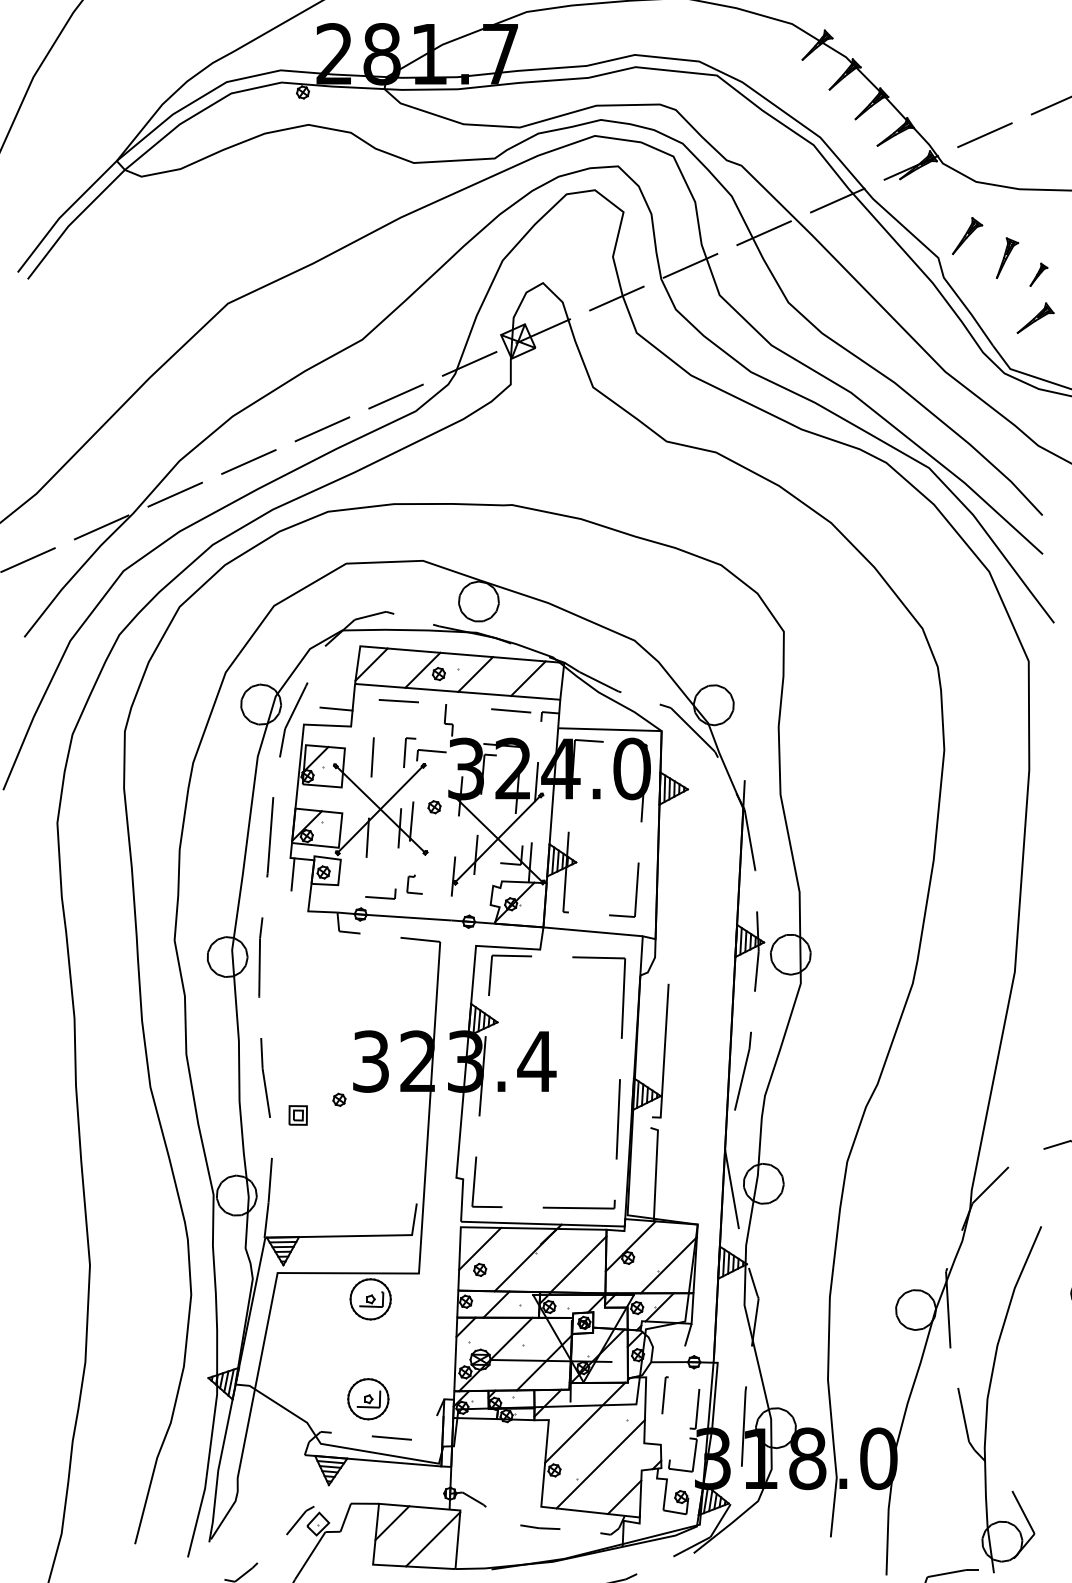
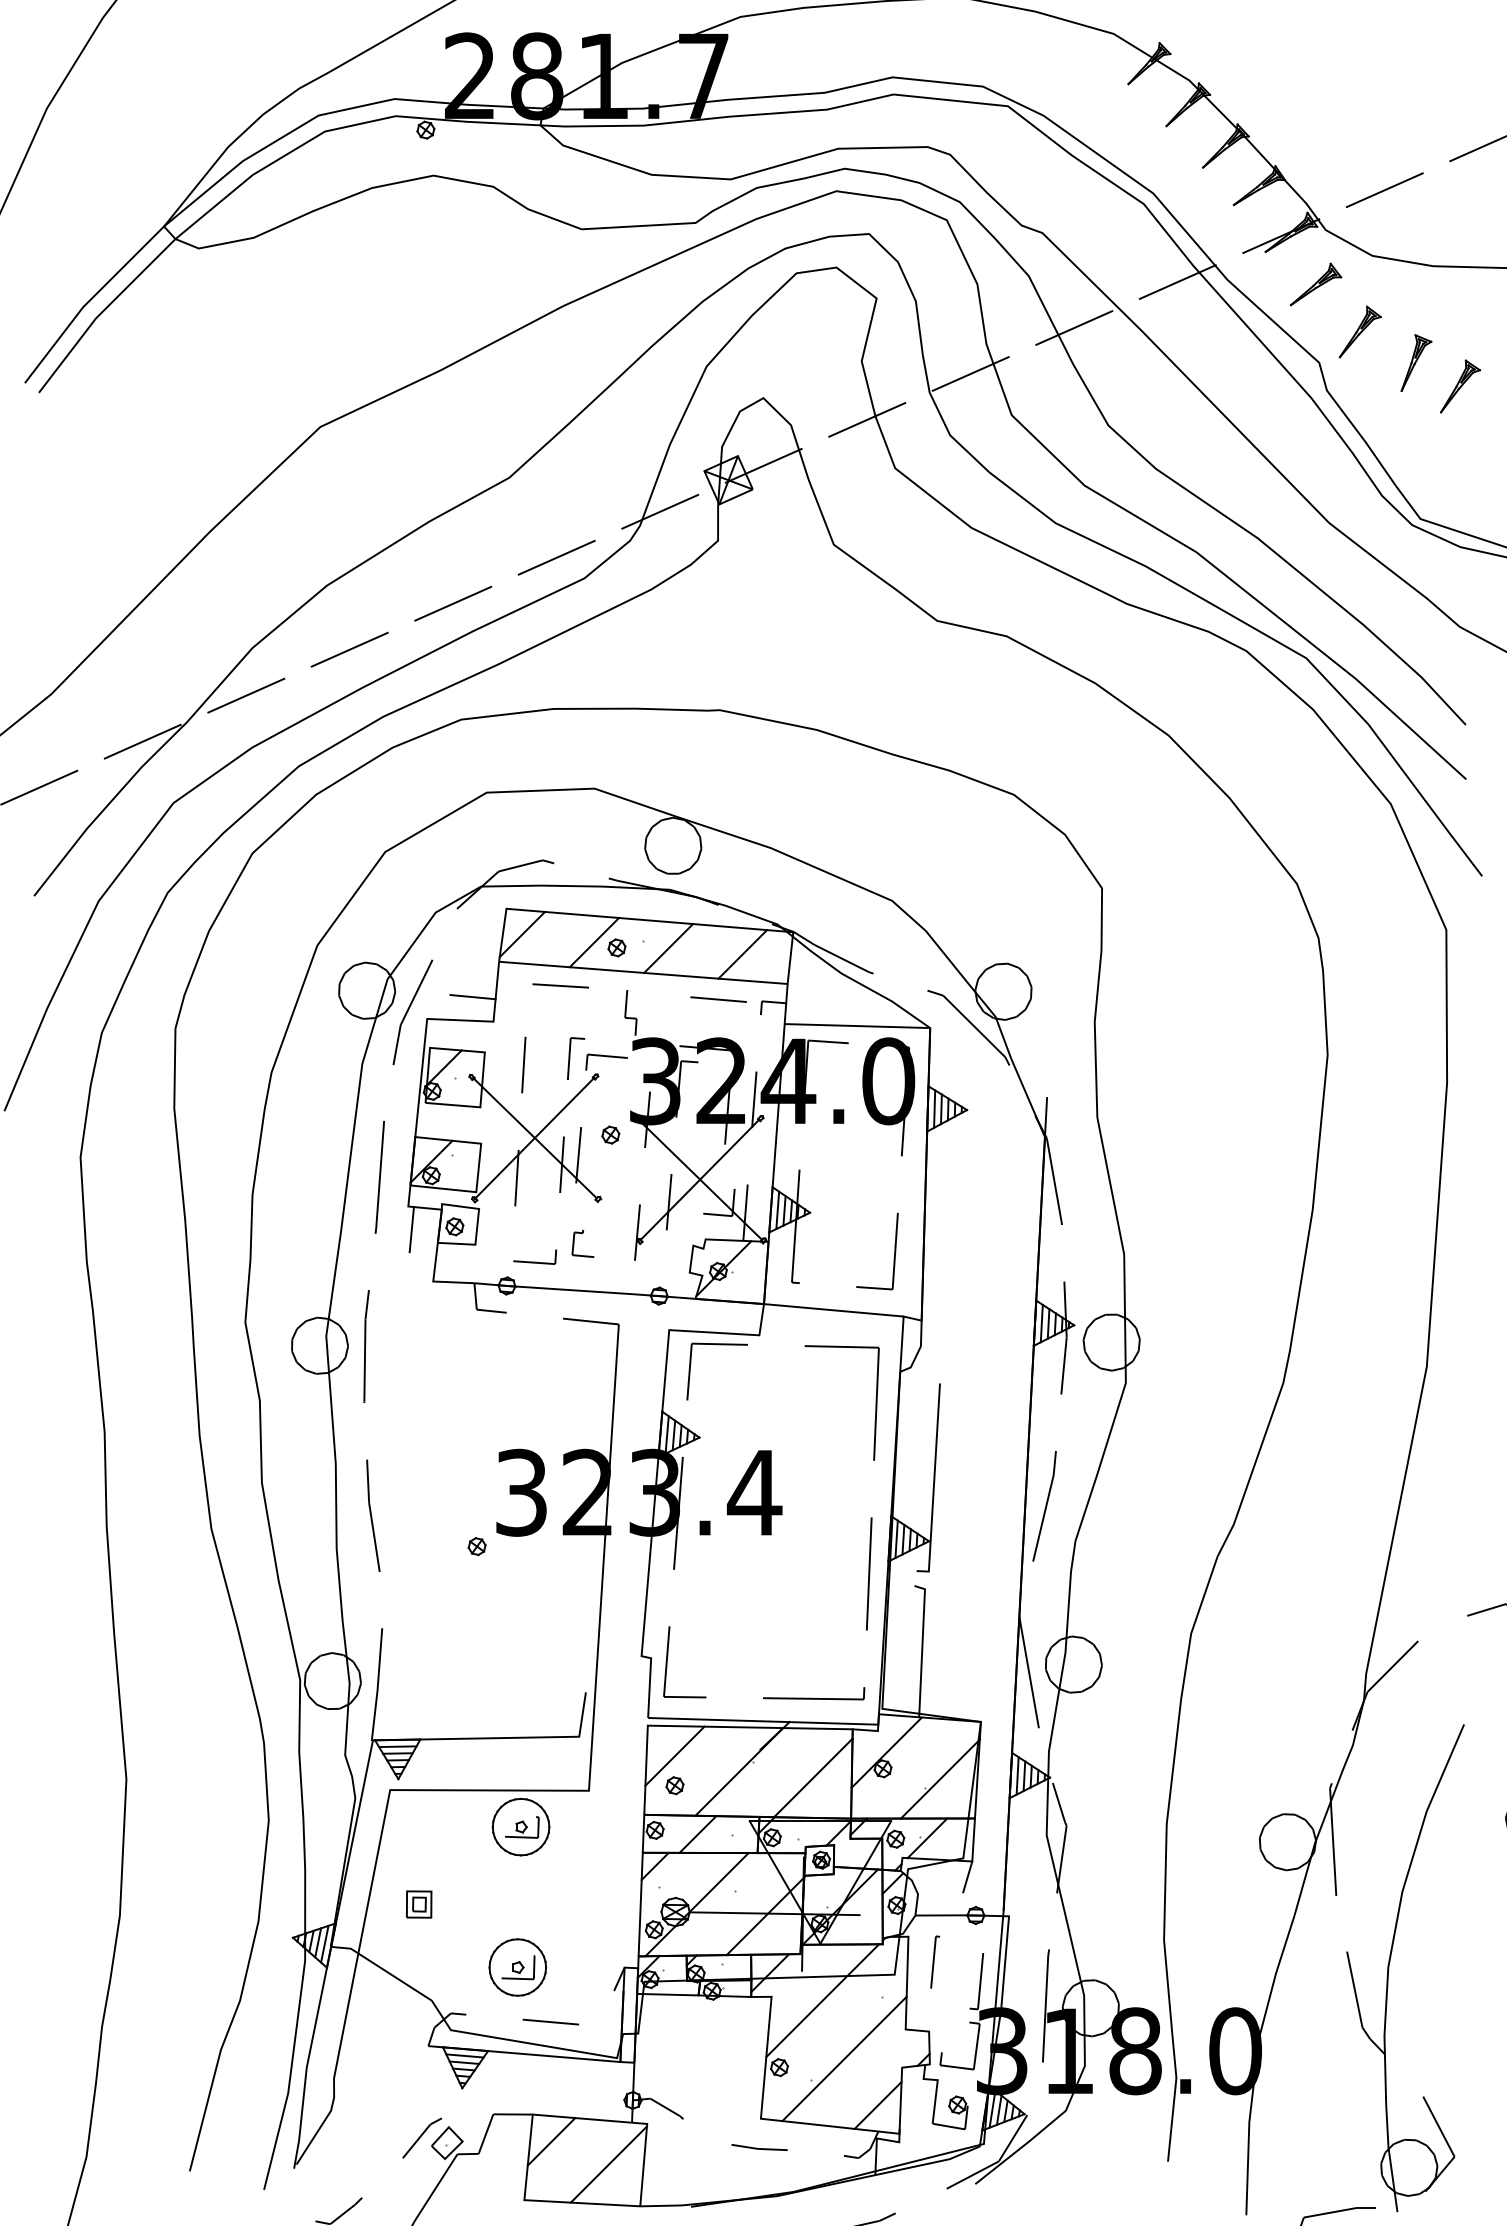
part: (1038, 274) -> (1460, 386), size x1.67
part: (1035, 318) -> (1316, 284), moved
part: (298, 1115) -> (419, 1904), moved

